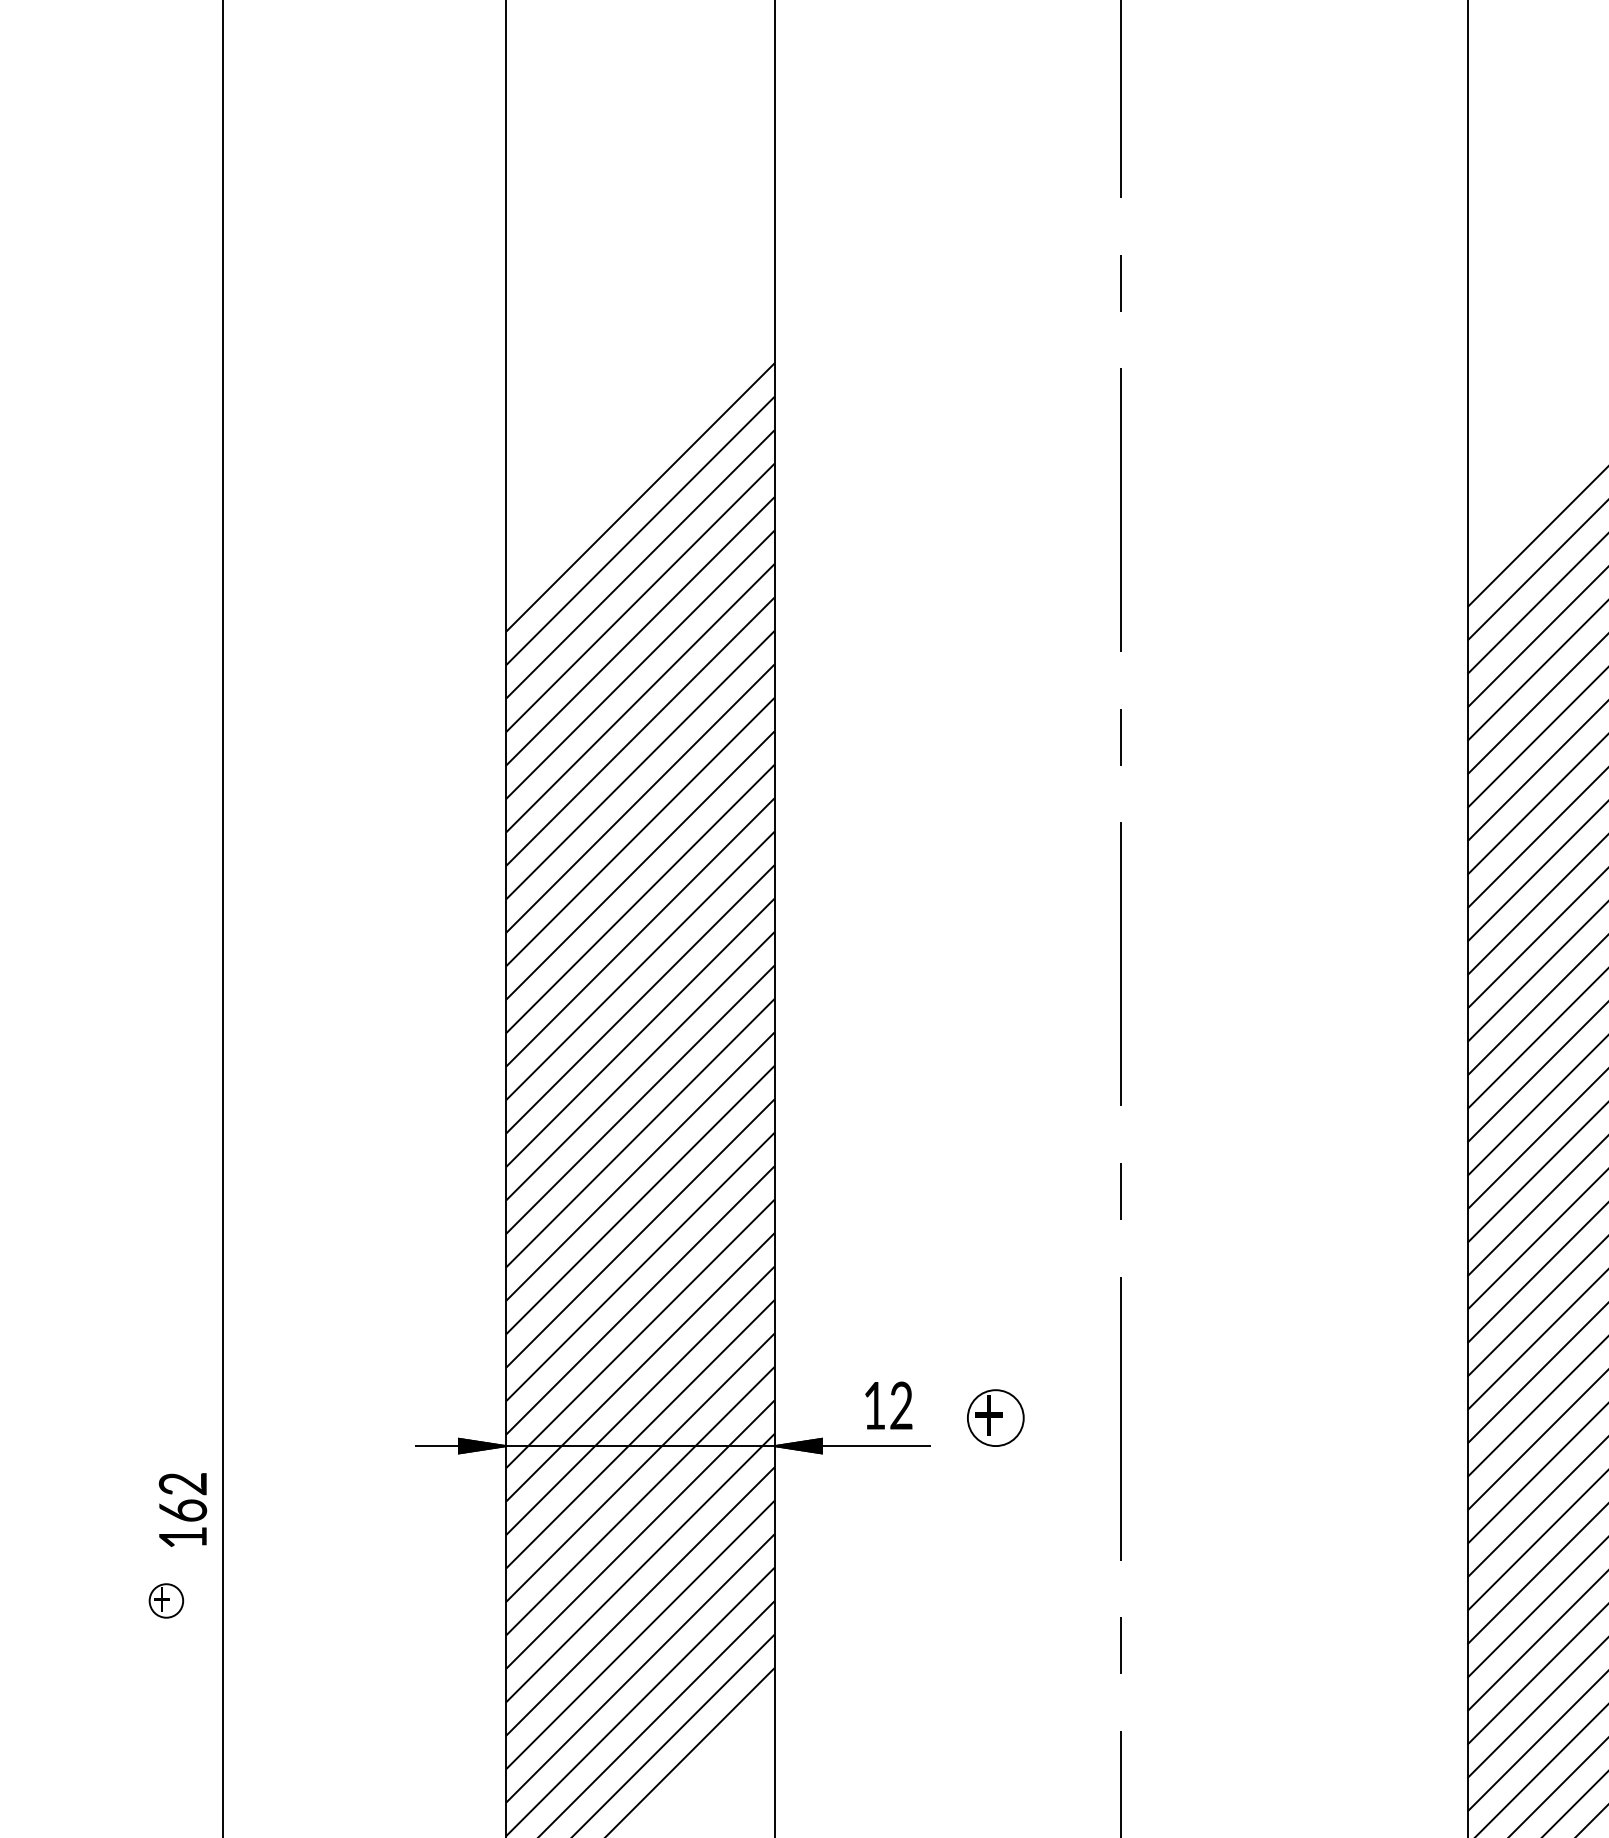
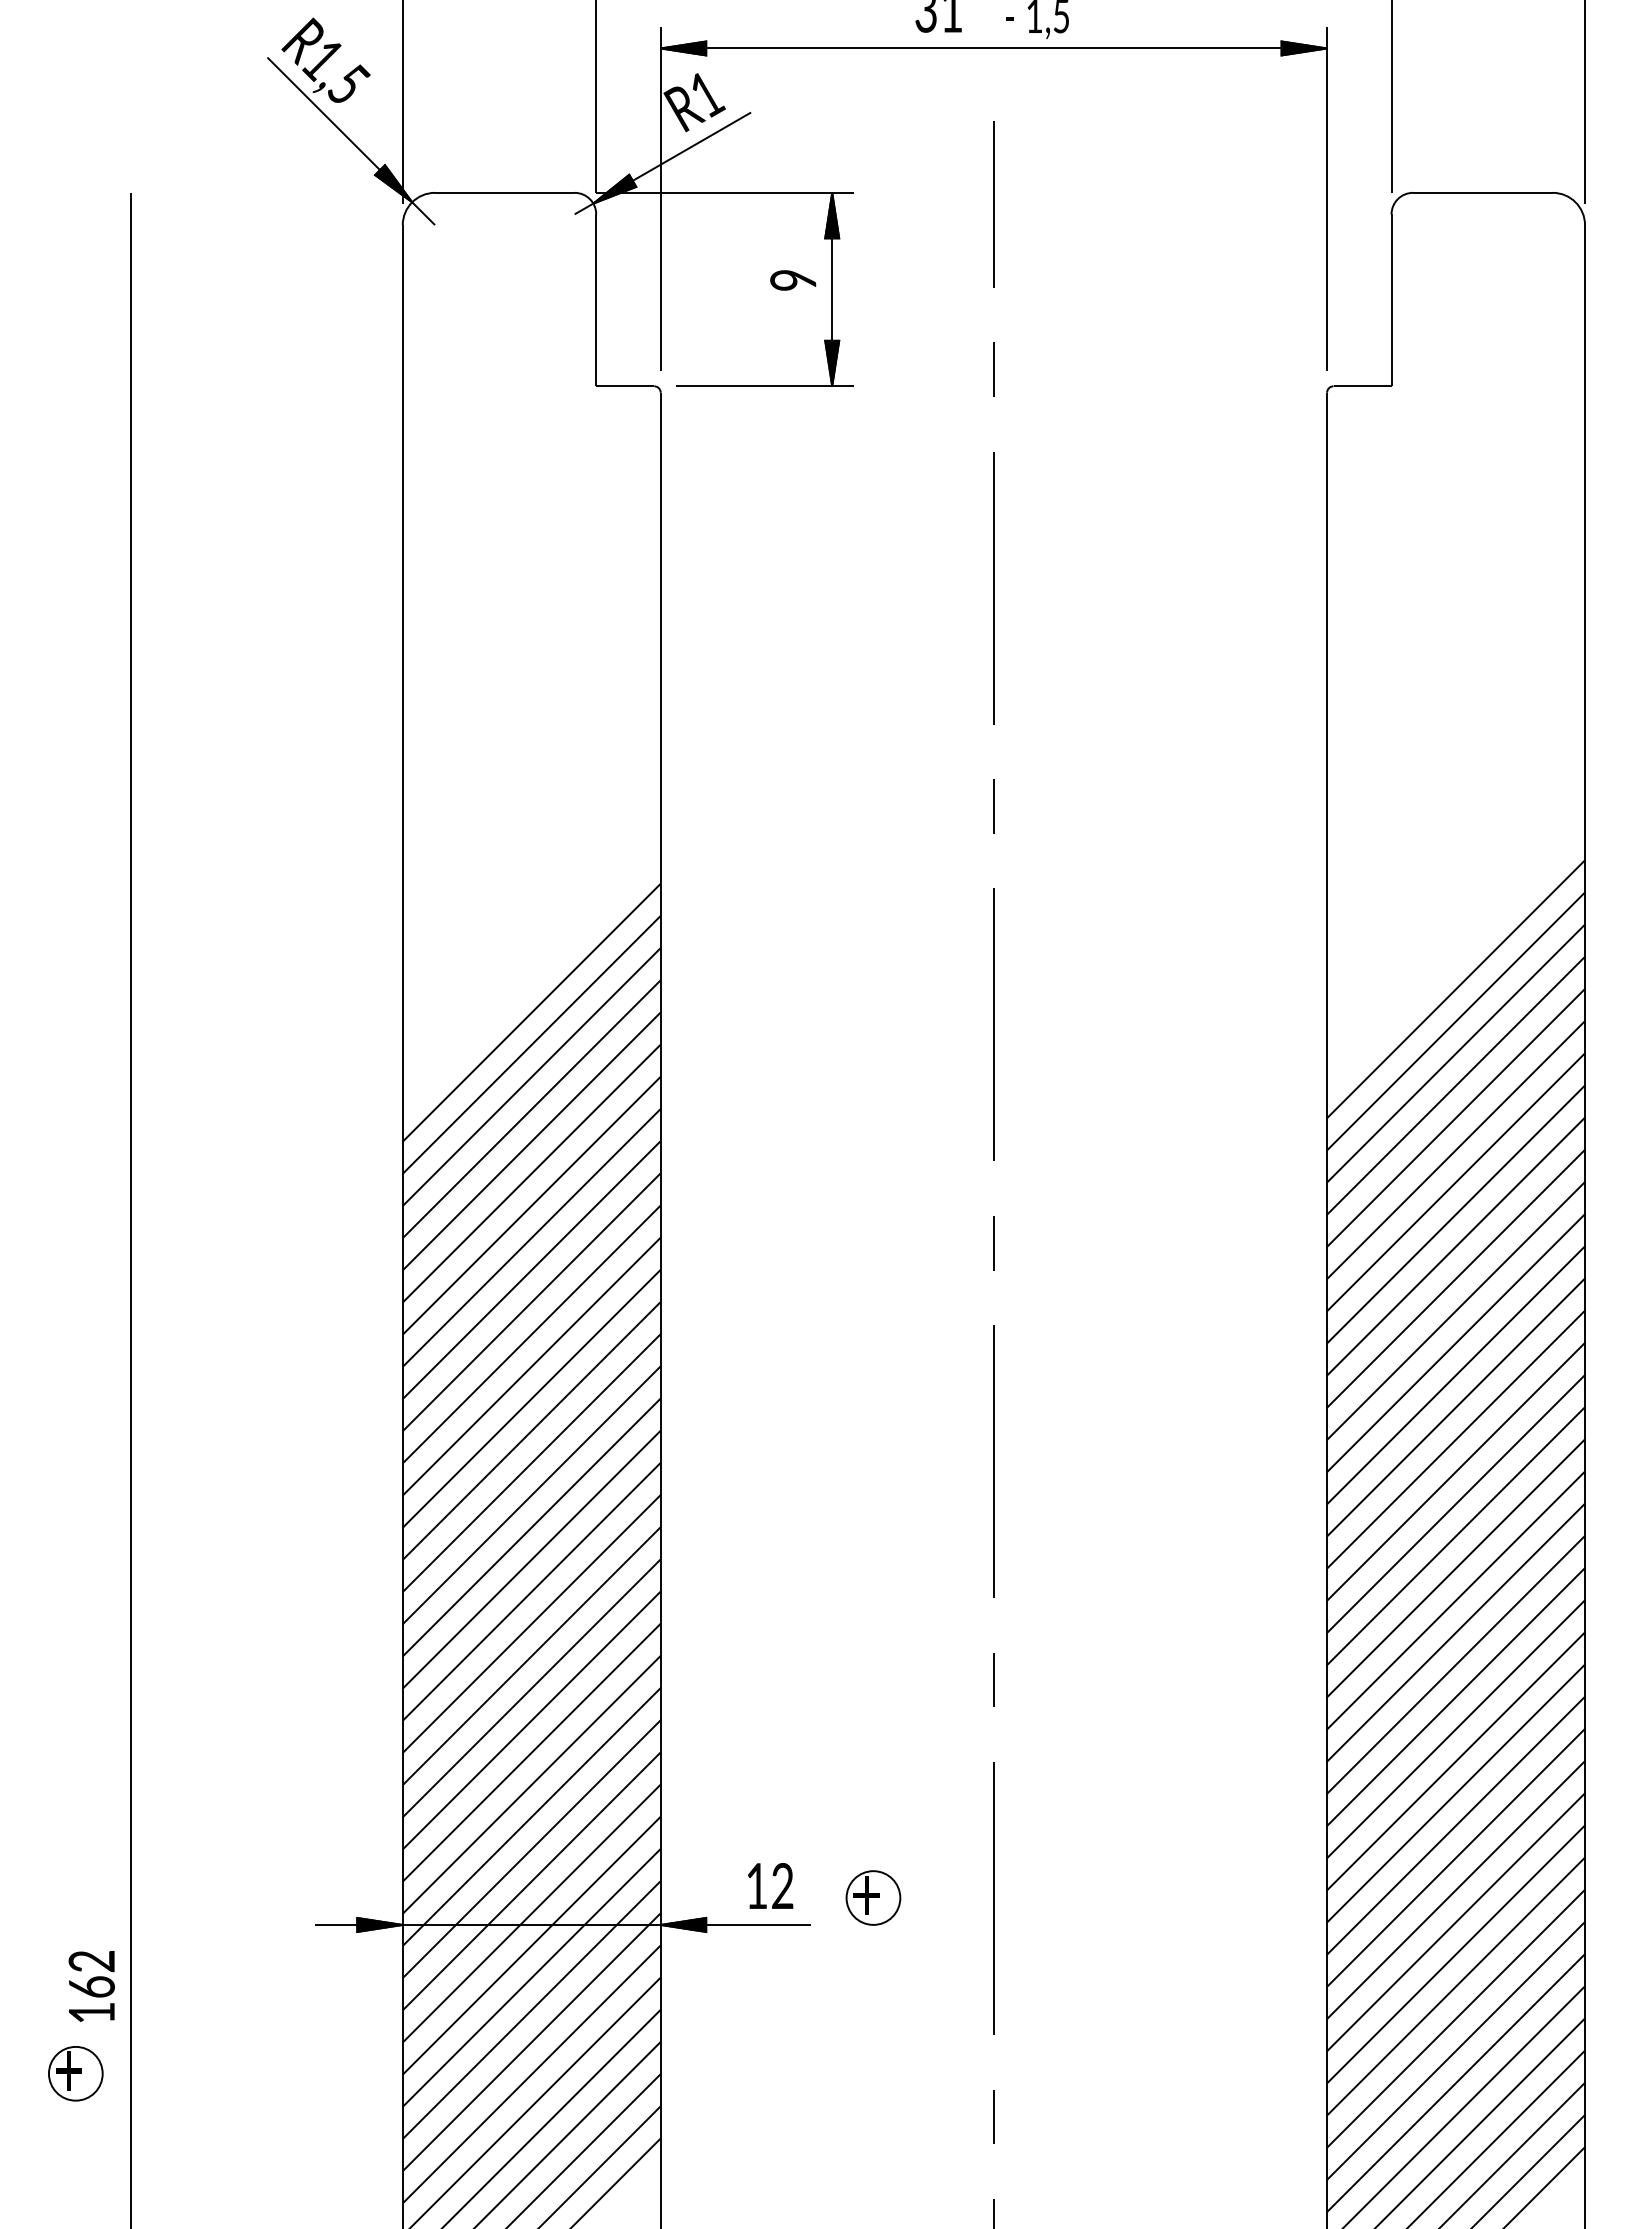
part: (166, 1600) -> (75, 2073), size x1.67

